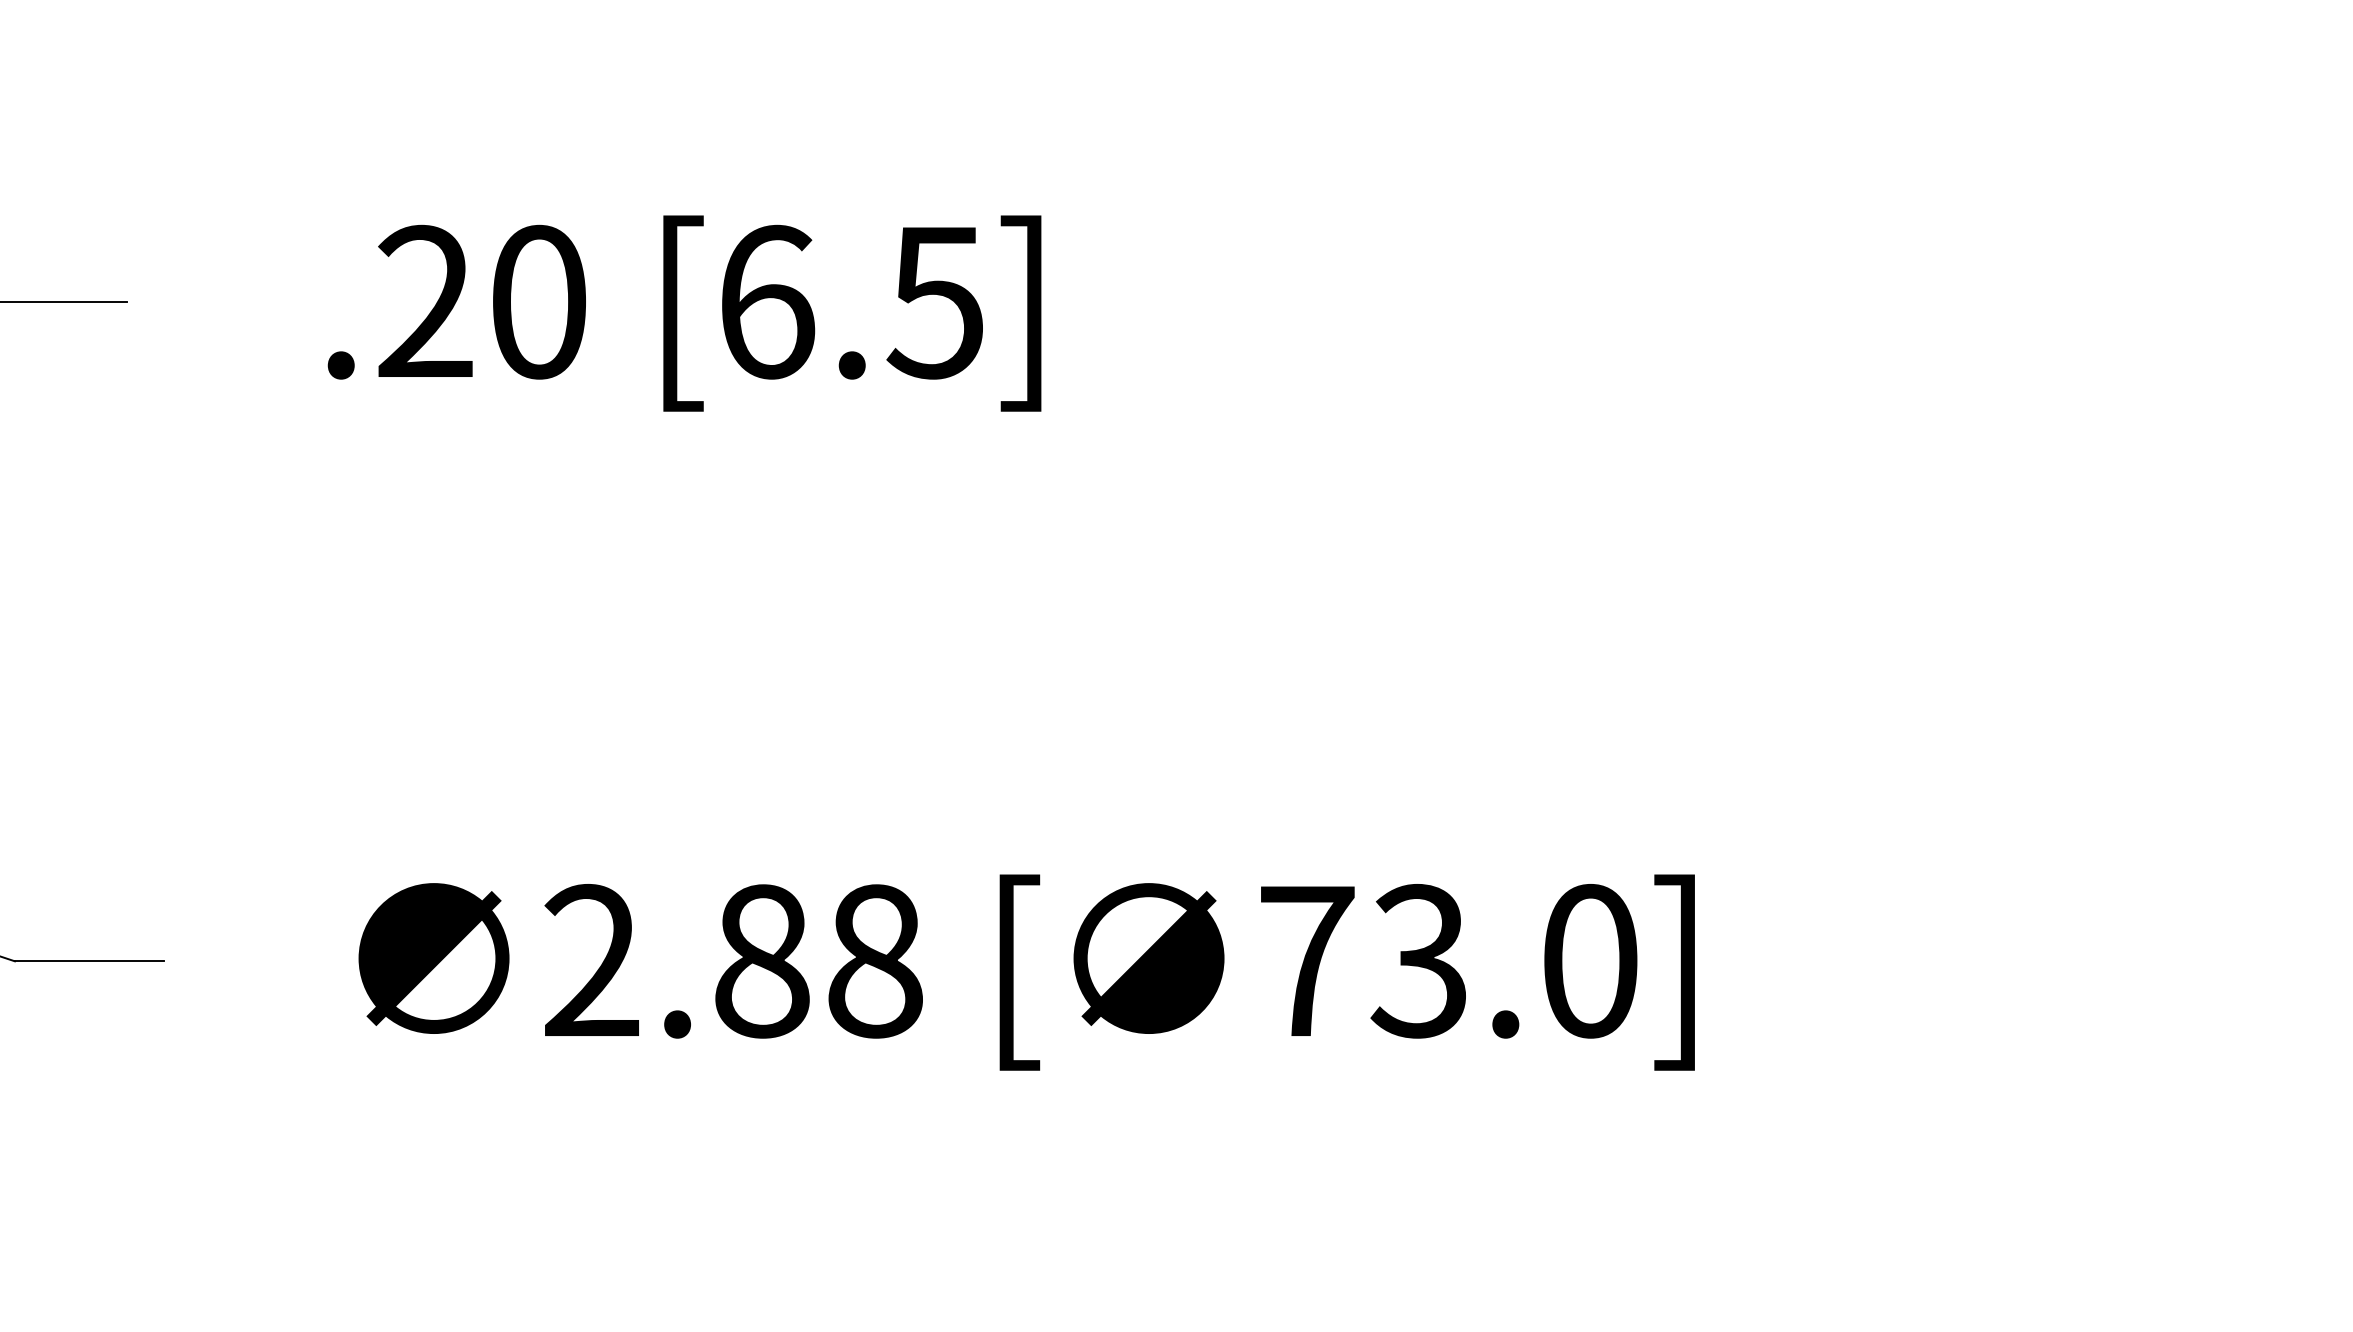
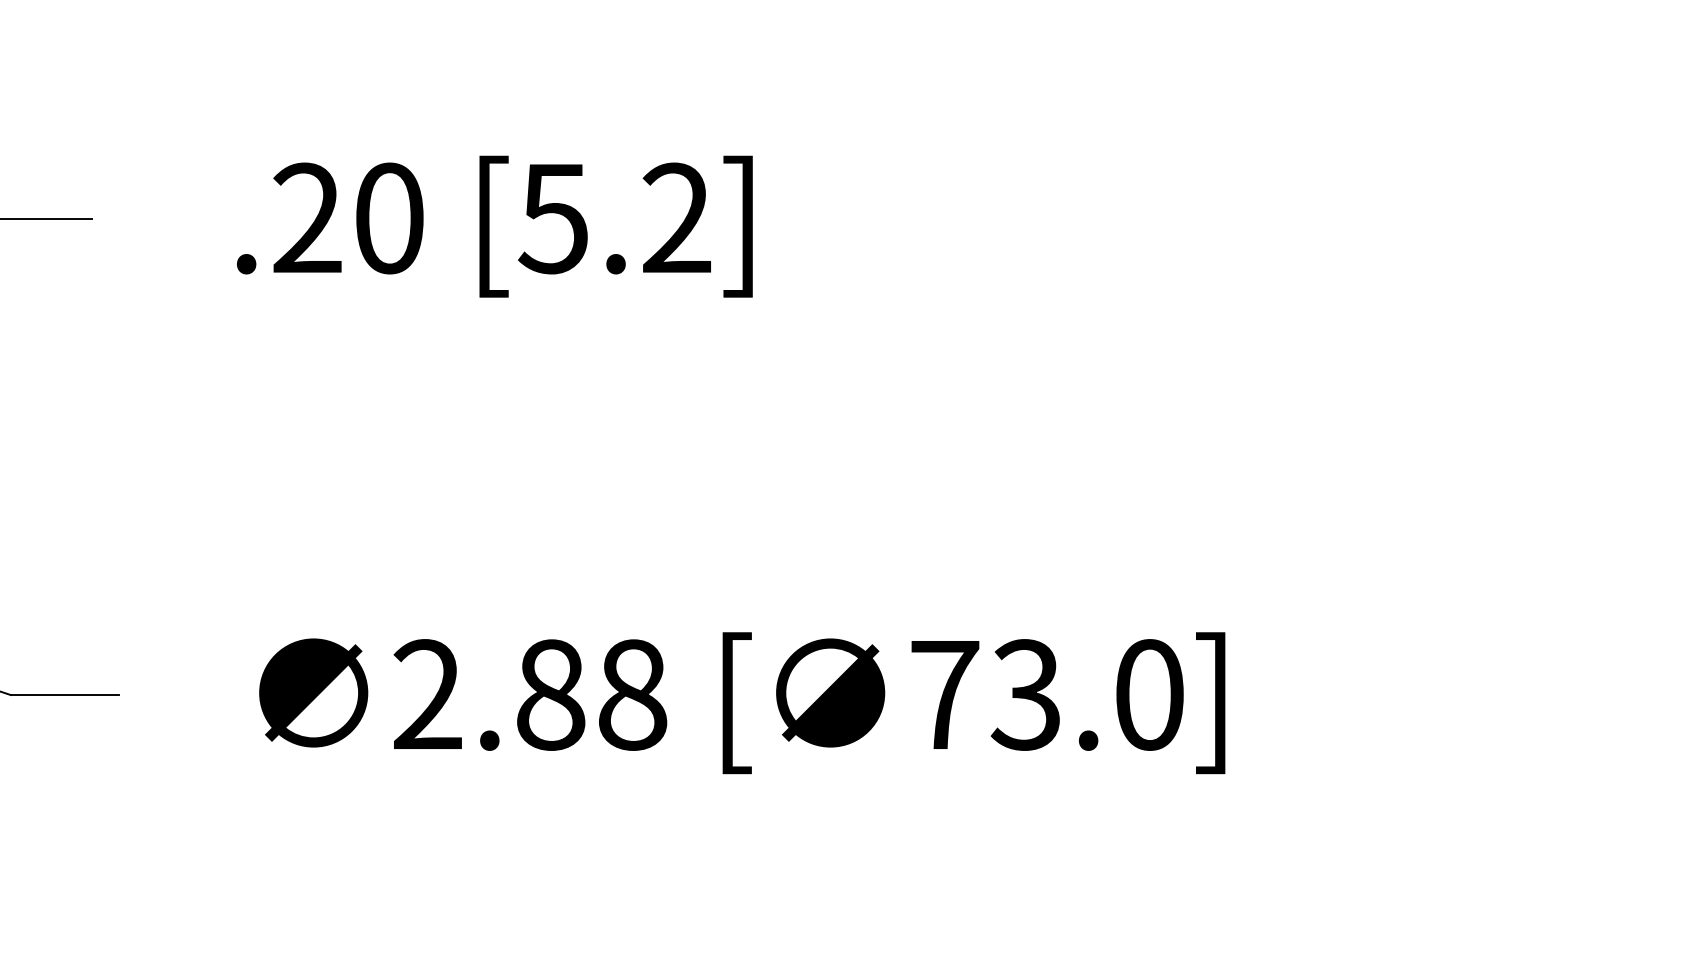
text: (849, 301) -> (614, 217), [6.5] -> [5.2]

